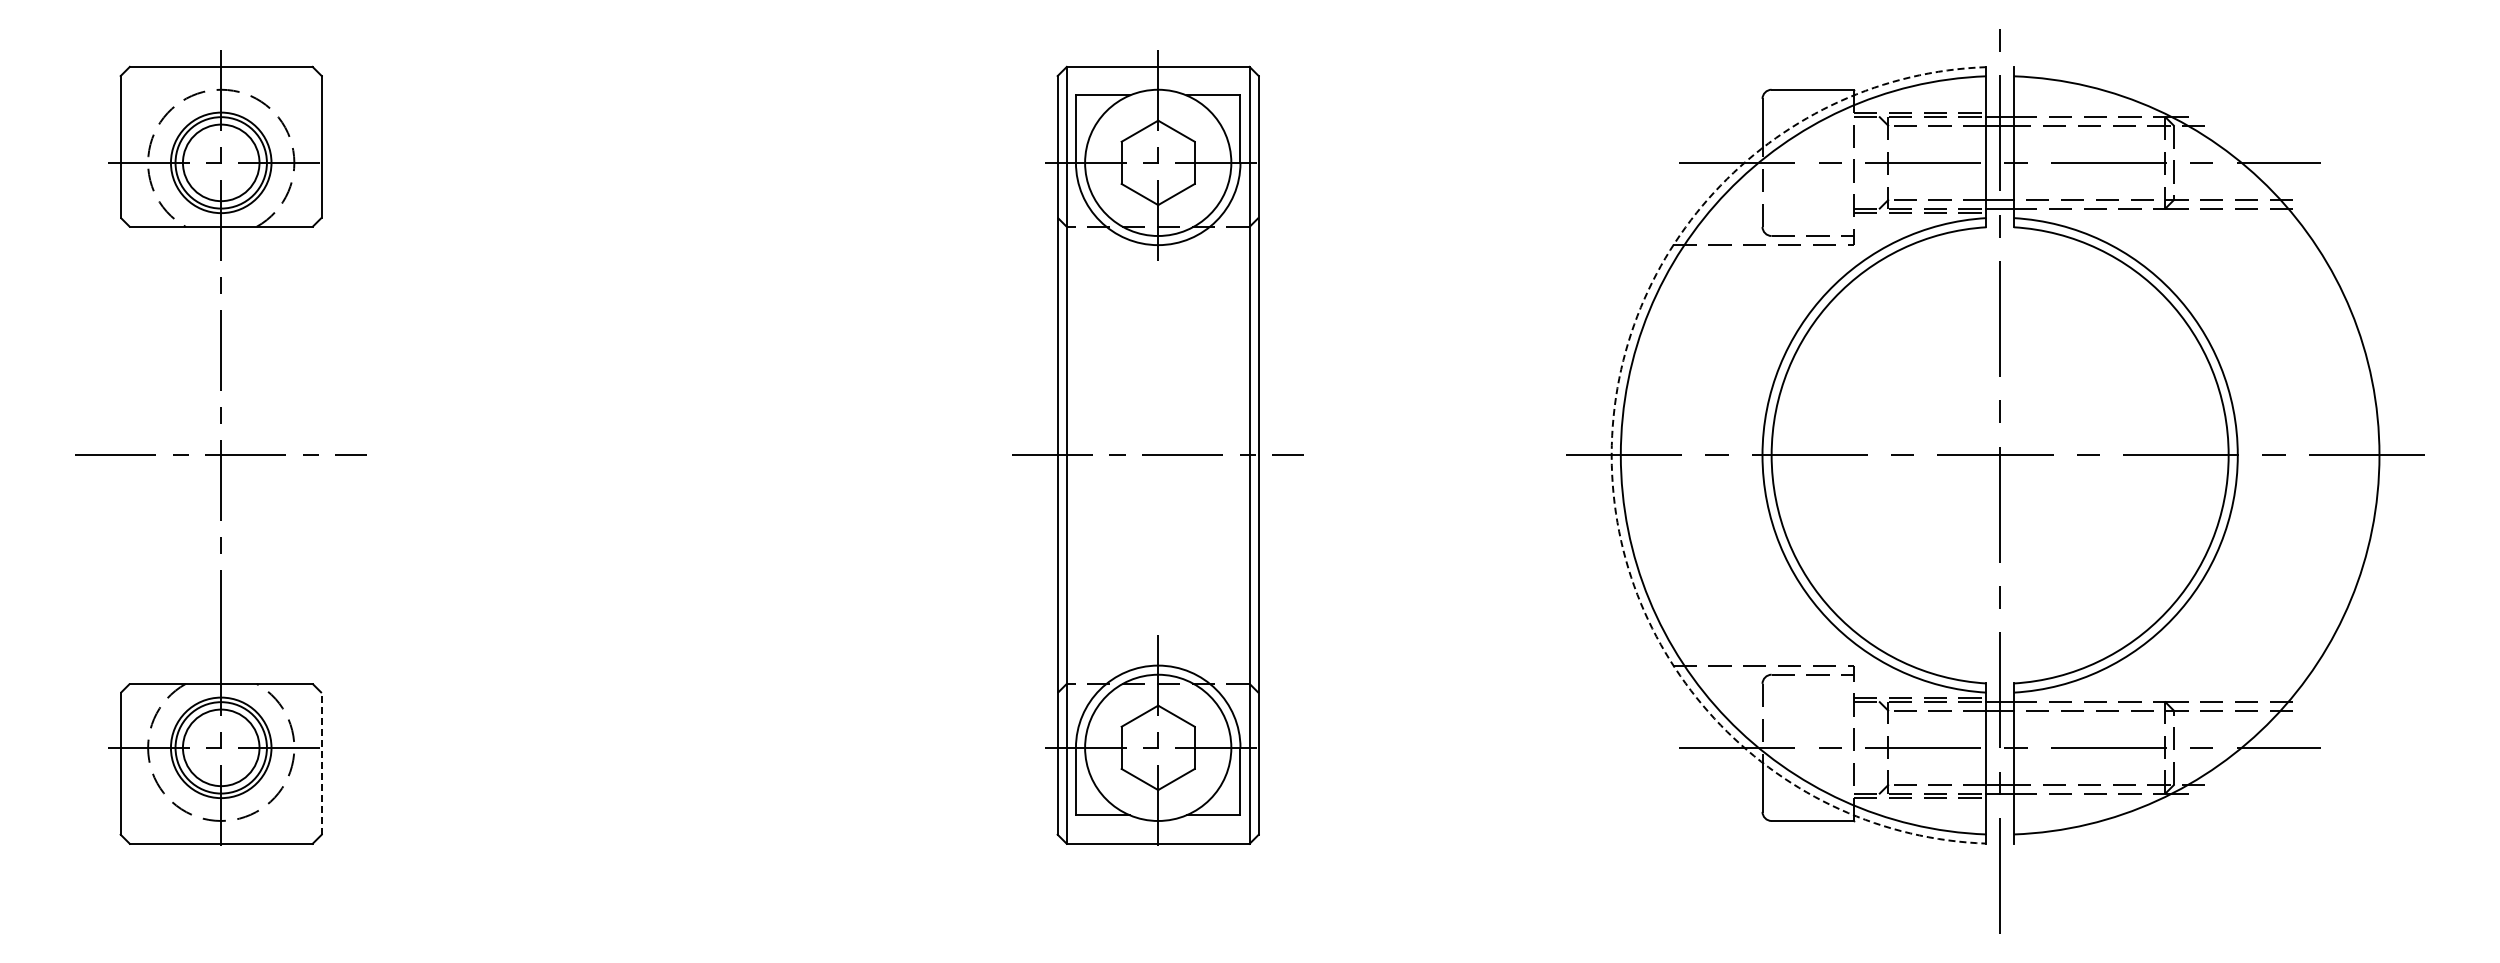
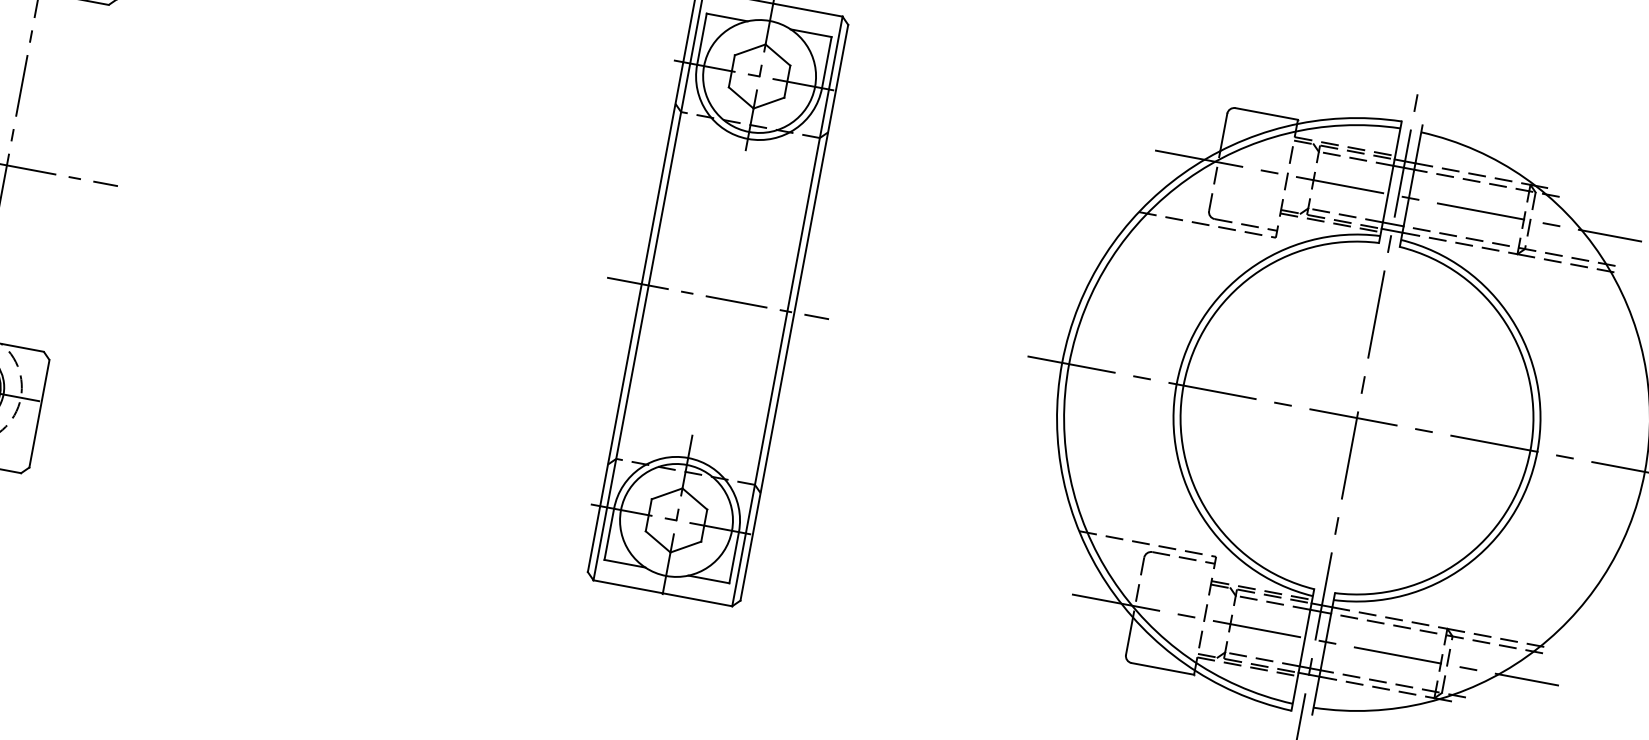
arc: (1611, 455) -> (1062, 362), dashed -> solid
line: (321, 763) -> (39, 413), dashed -> solid

